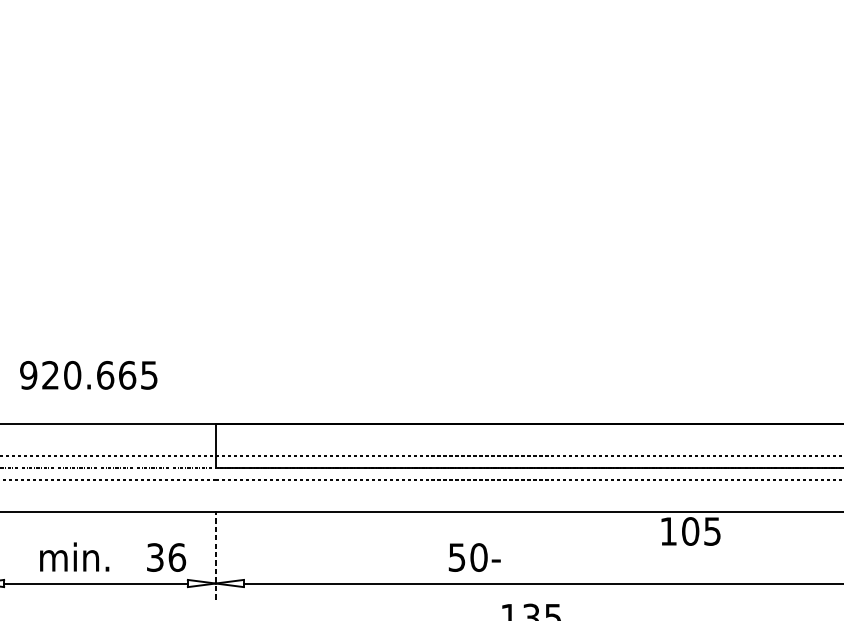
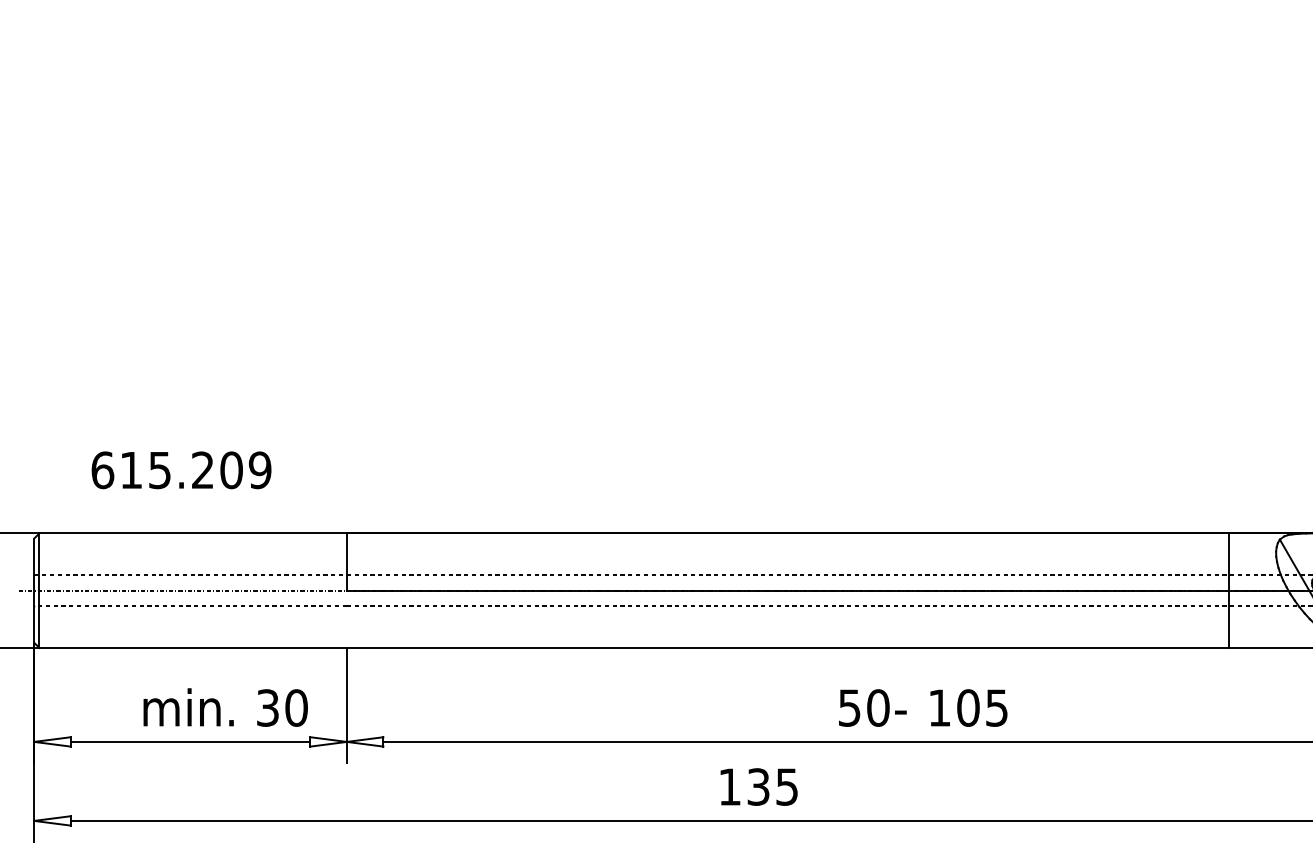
text: (89, 375) -> (181, 470), 920.665 -> 615.209
text: (690, 531) -> (968, 707), moved
line: (215, 554) -> (346, 704), dashed -> solid
text: (74, 557) -> (188, 707), moved
text: (177, 557) -> (296, 707), 36 -> 30
text: (474, 557) -> (872, 707), moved

